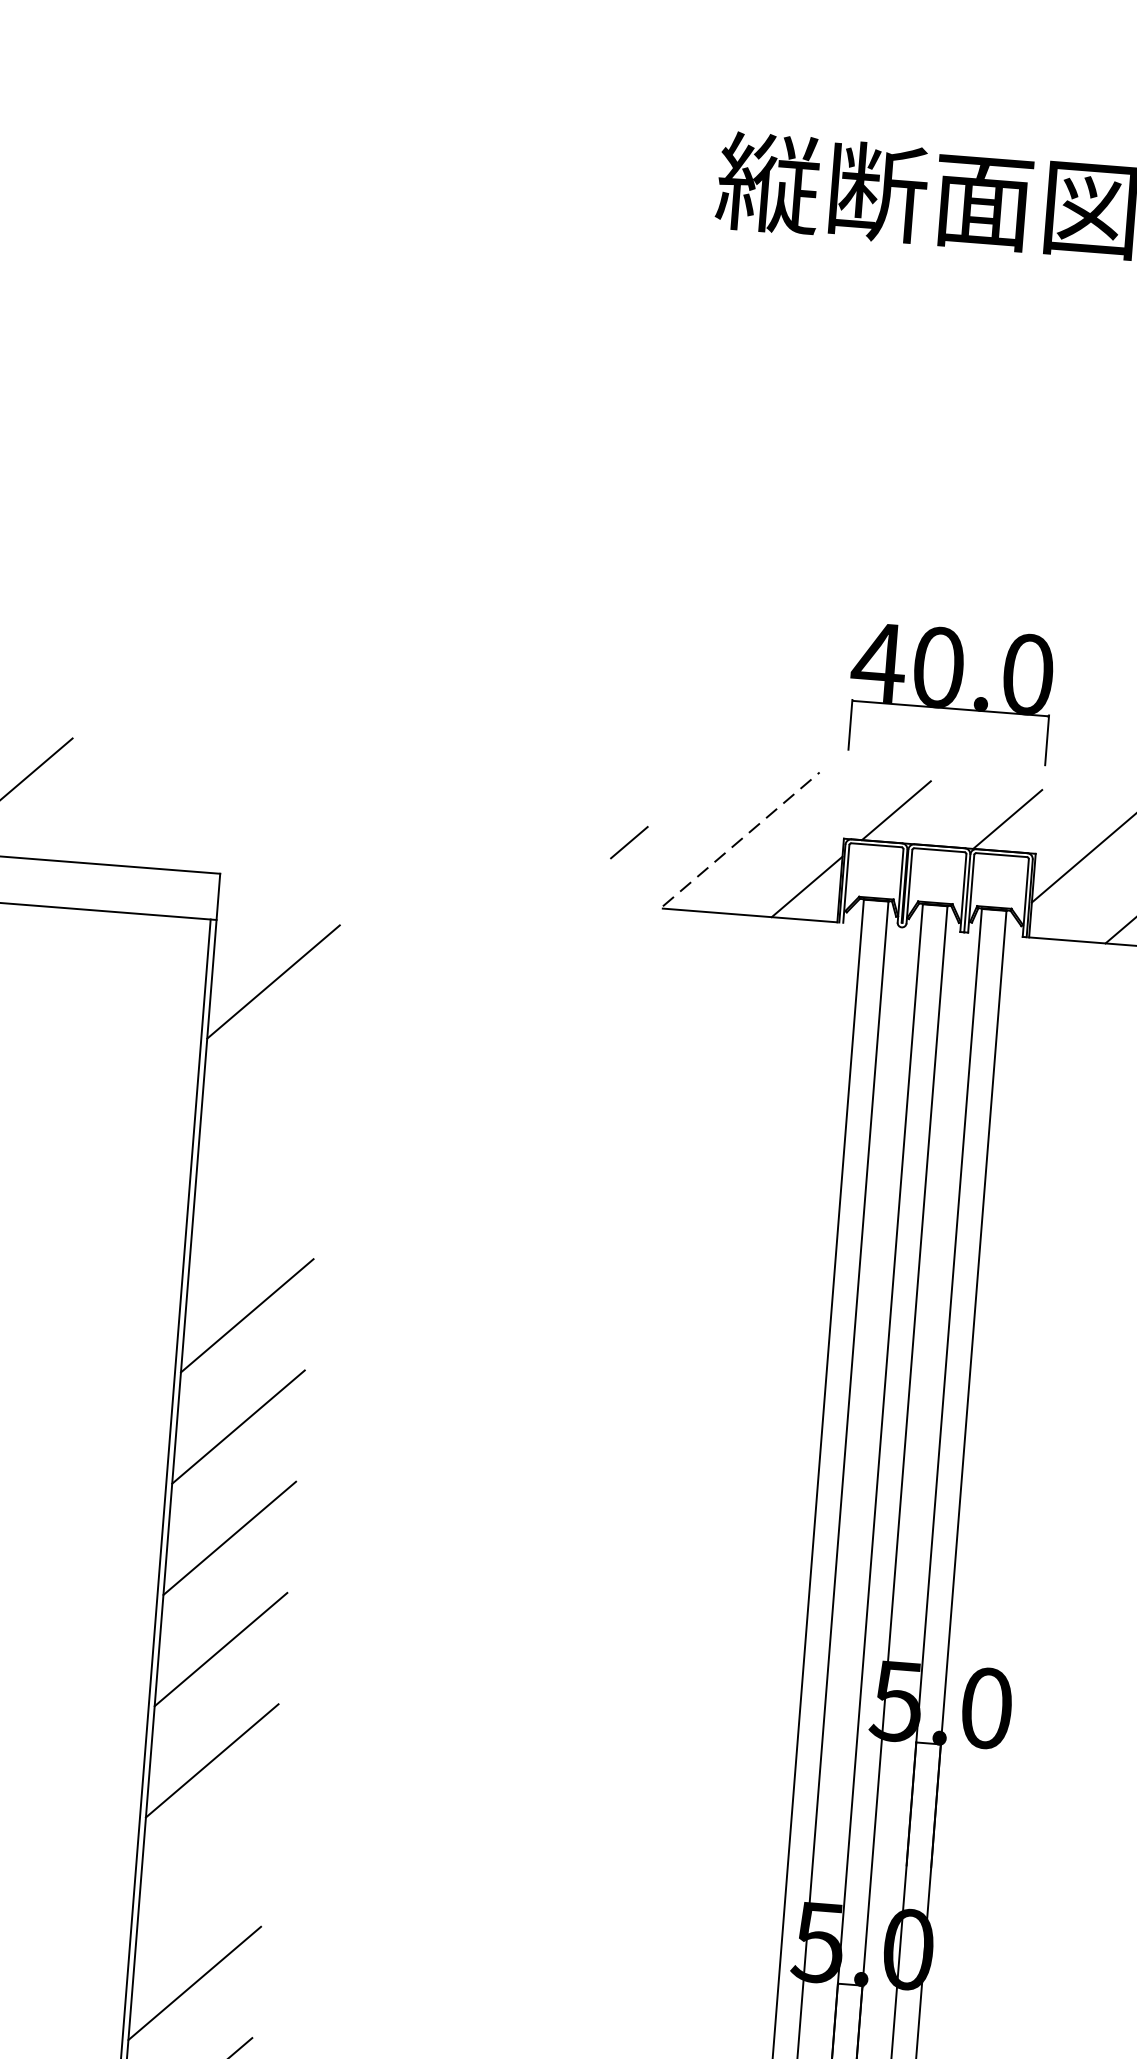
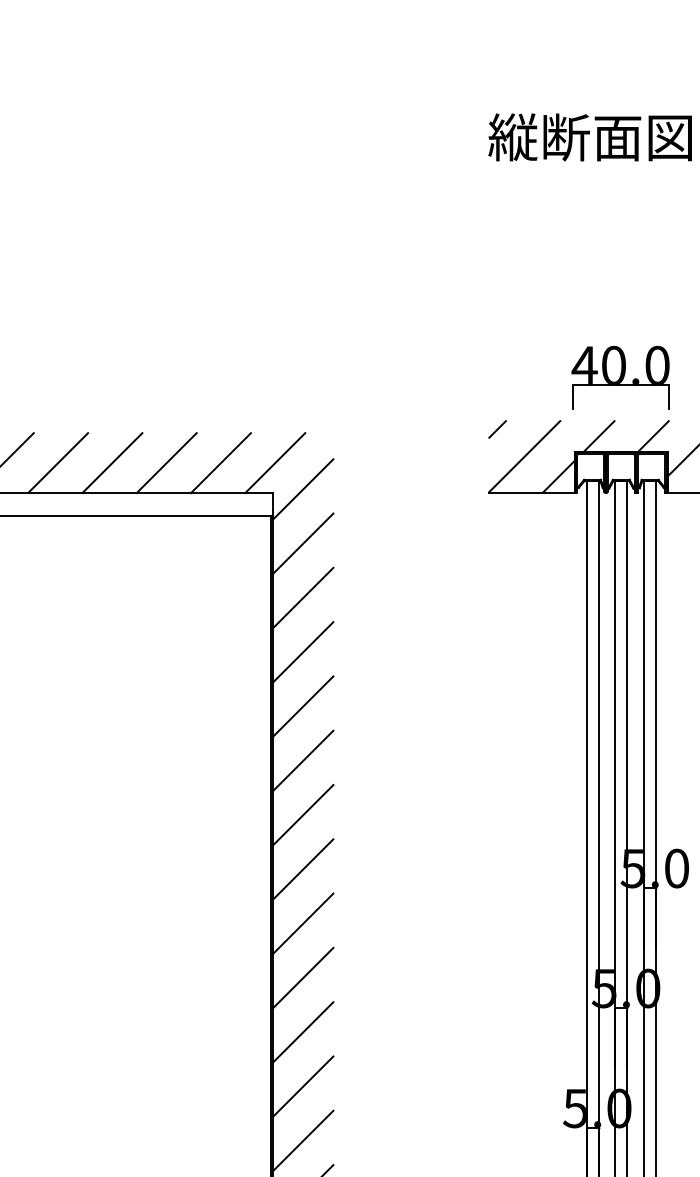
line: (116, 804) -> (220, 463), added
line: (229, 813) -> (275, 463), added
line: (742, 839) -> (525, 456), dashed -> solid
line: (629, 842) -> (497, 429), moved
line: (282, 871) -> (303, 489), added
line: (265, 1092) -> (303, 597), added
line: (256, 1205) -> (303, 652), added
line: (203, 1871) -> (303, 977), added

